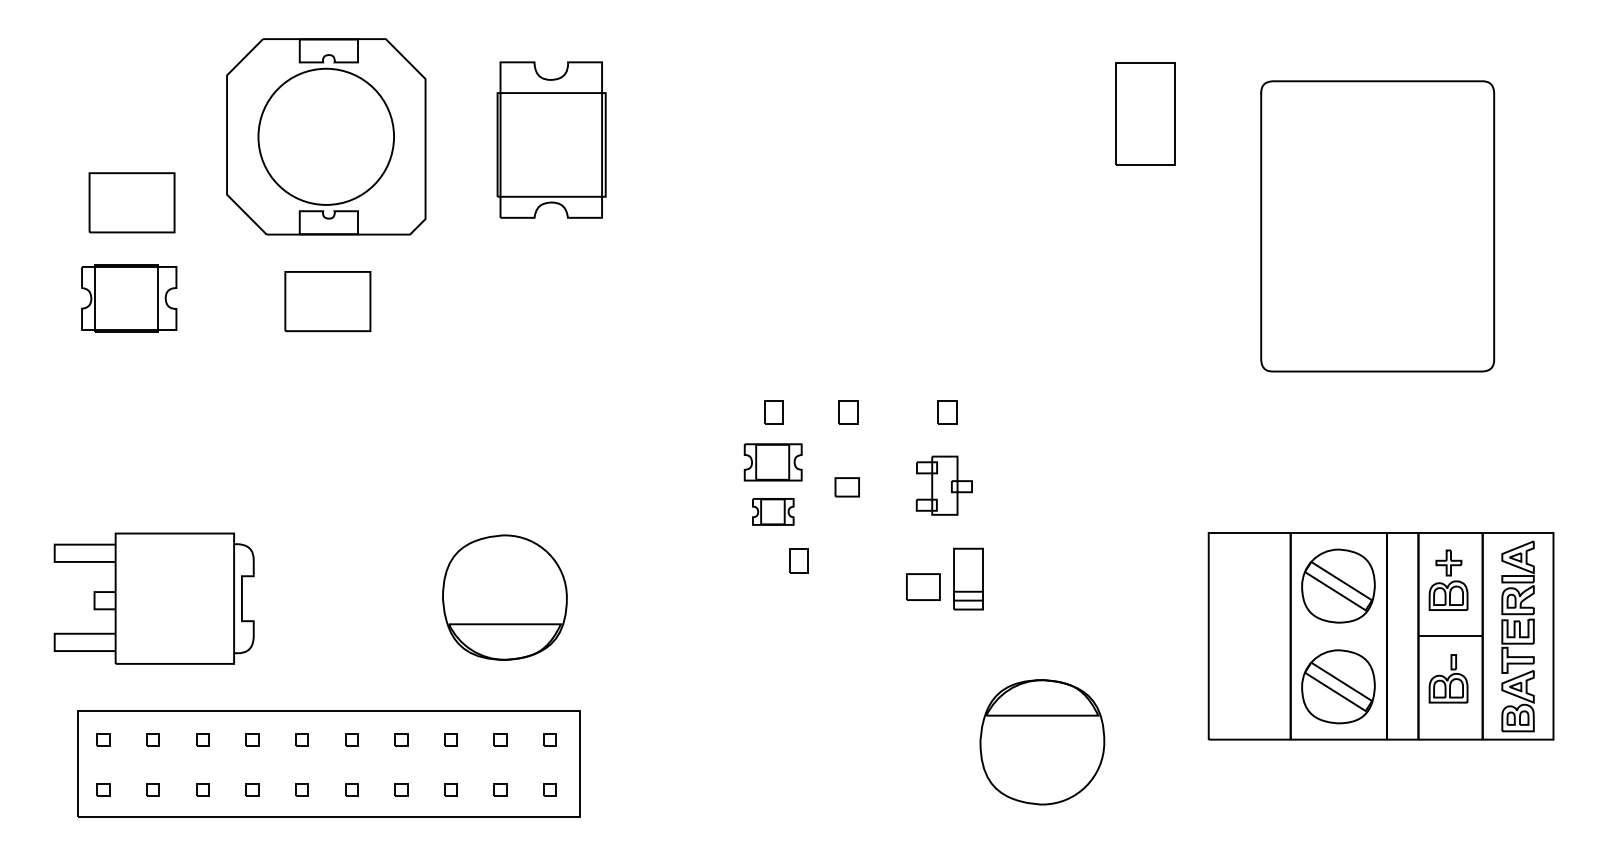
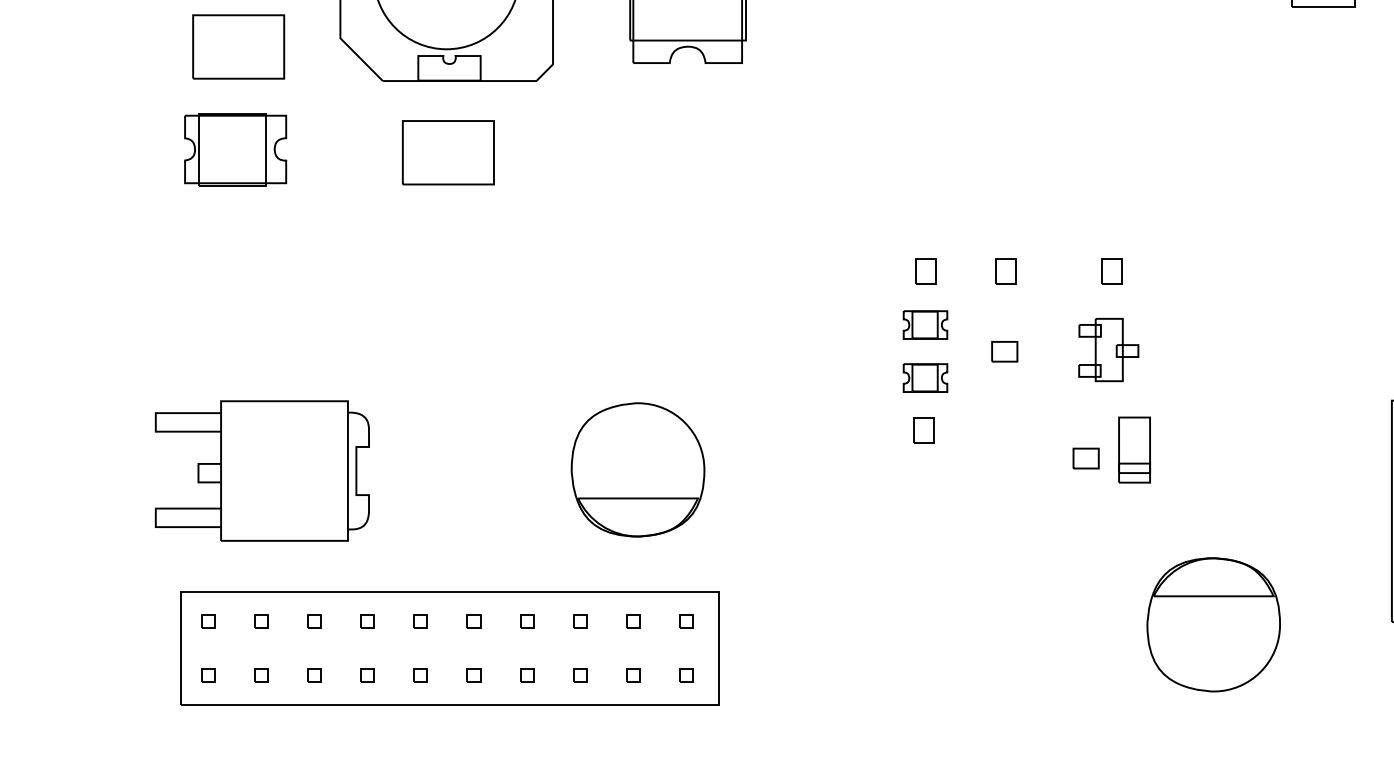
part: (773, 462) -> (925, 325), size x0.71
part: (798, 560) -> (923, 430), moved
part: (922, 586) -> (1085, 457), size x0.71

